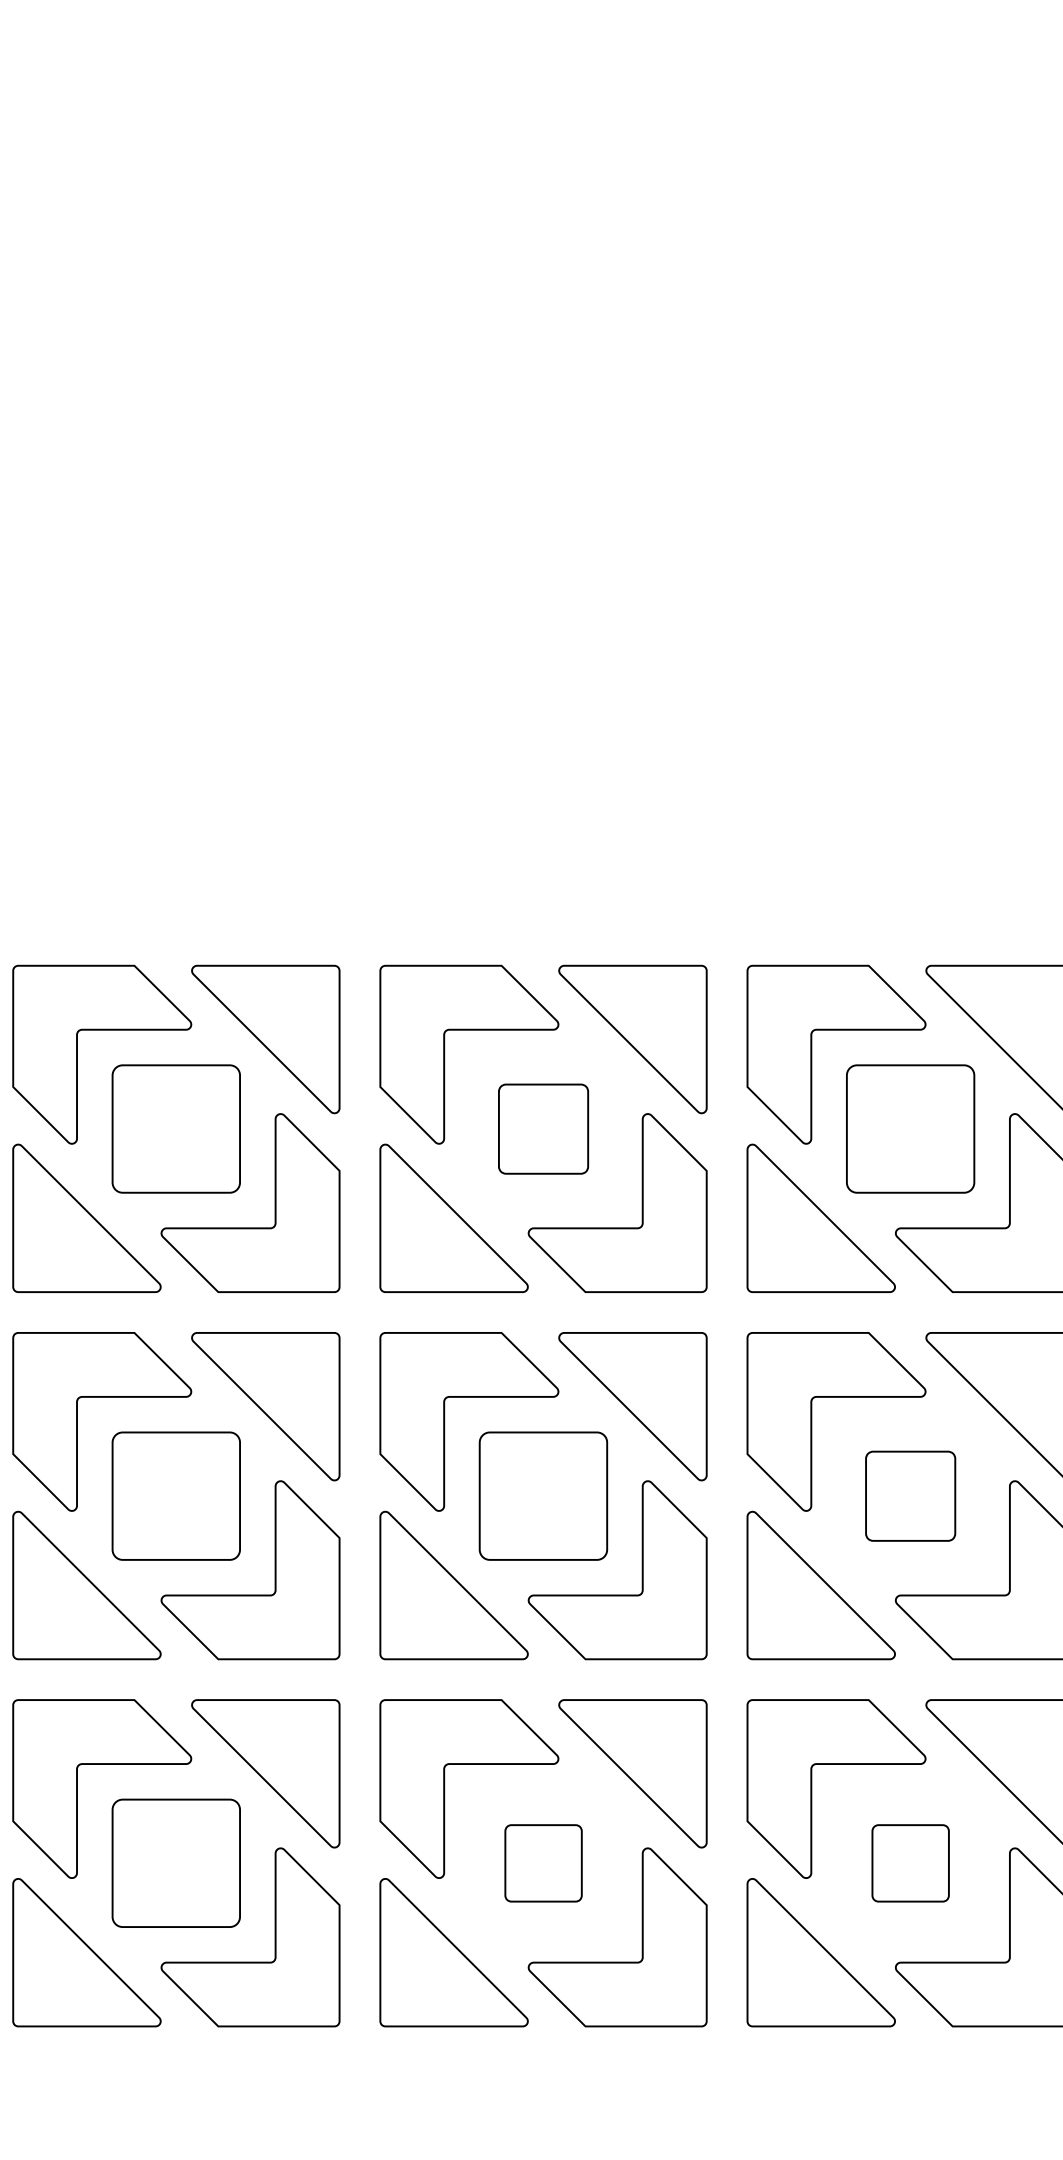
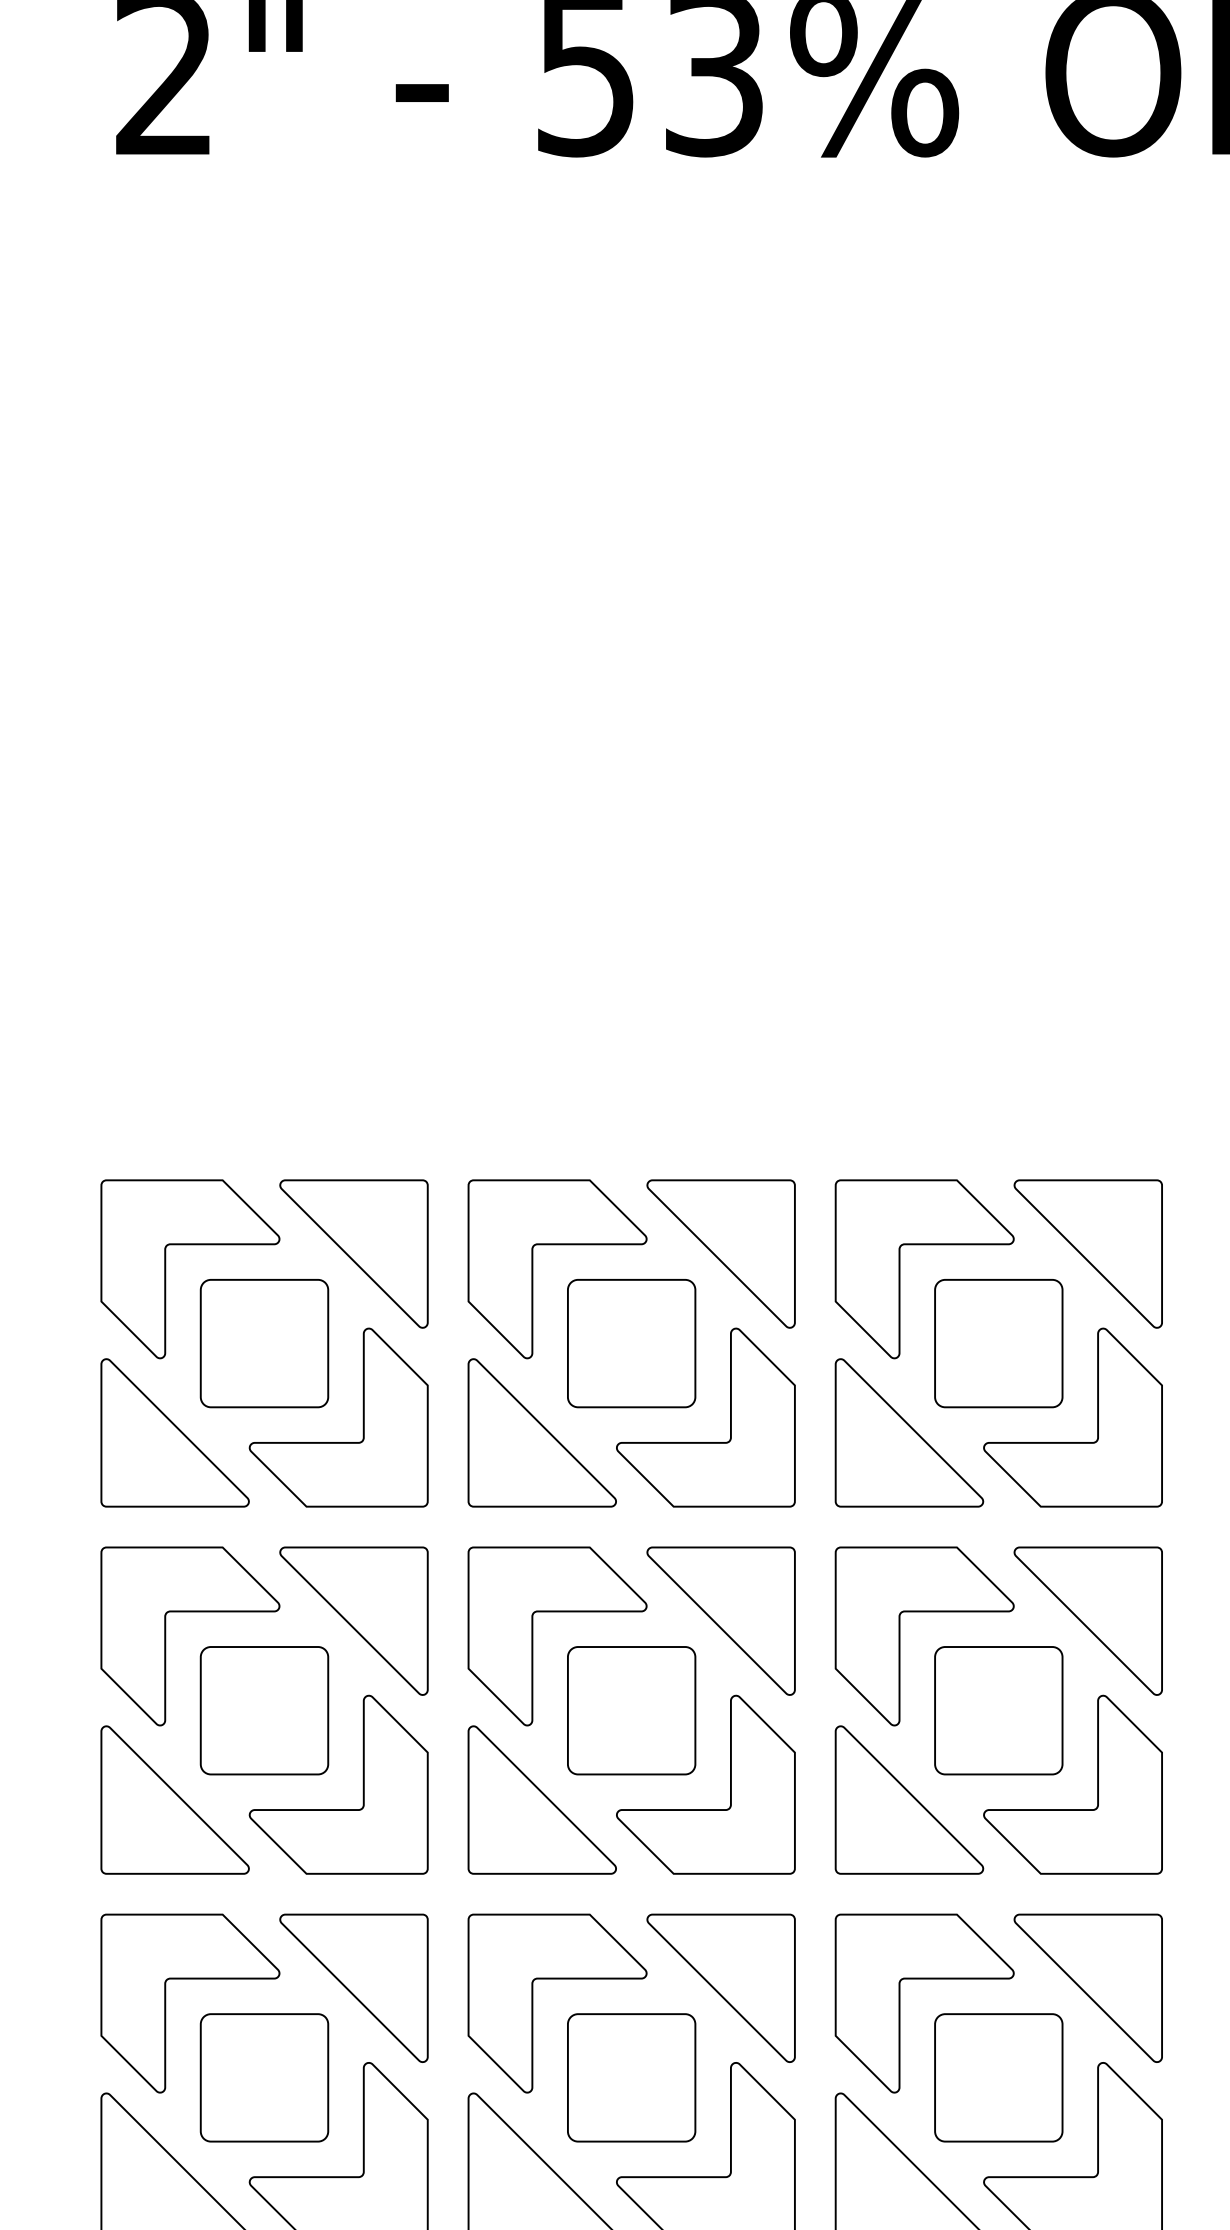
part: (543, 1128) -> (631, 1343), size x1.43
part: (910, 1495) -> (998, 1710), size x1.43
part: (543, 1862) -> (631, 2077), size x1.67
part: (910, 1862) -> (998, 2077), size x1.67

